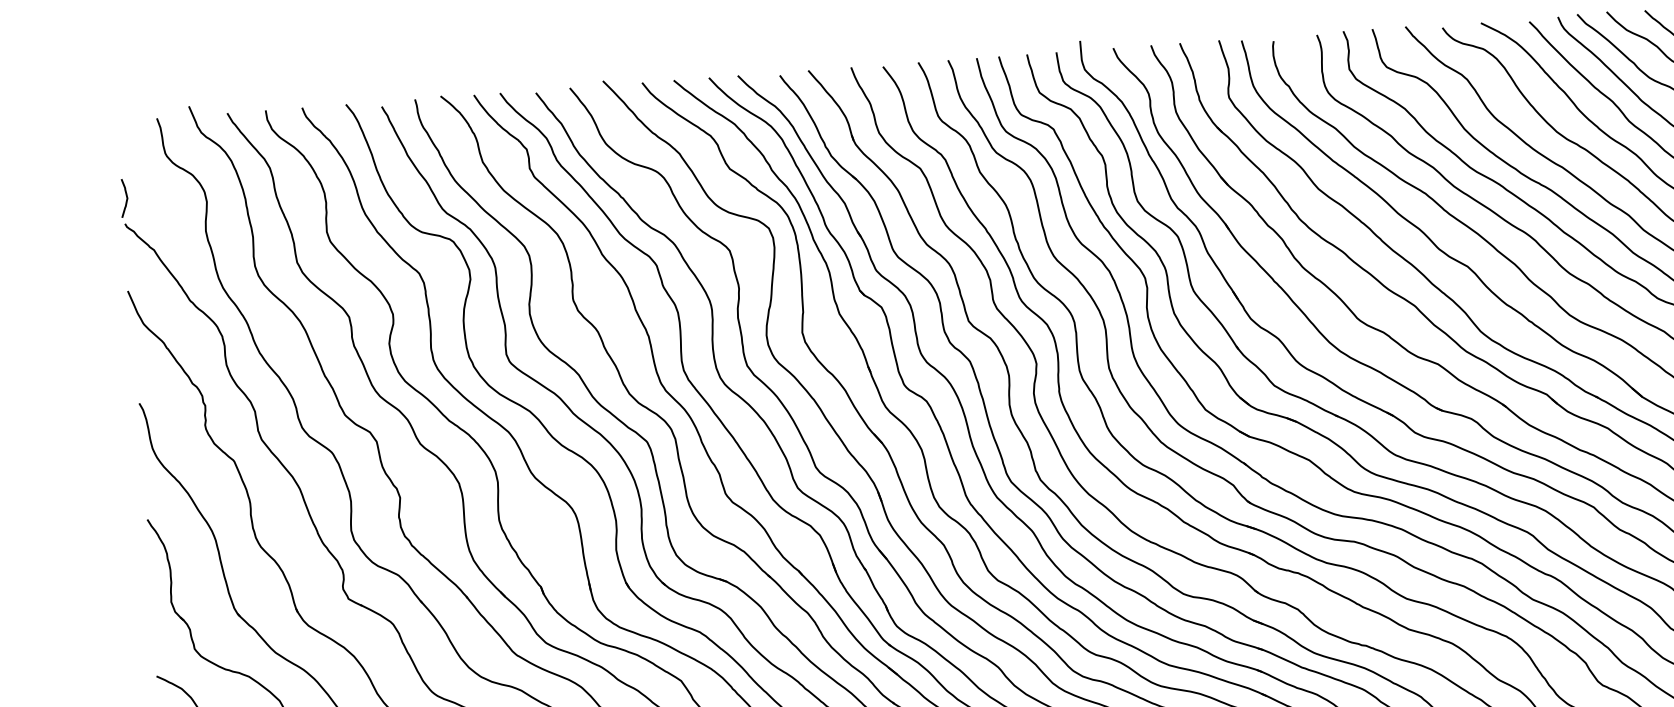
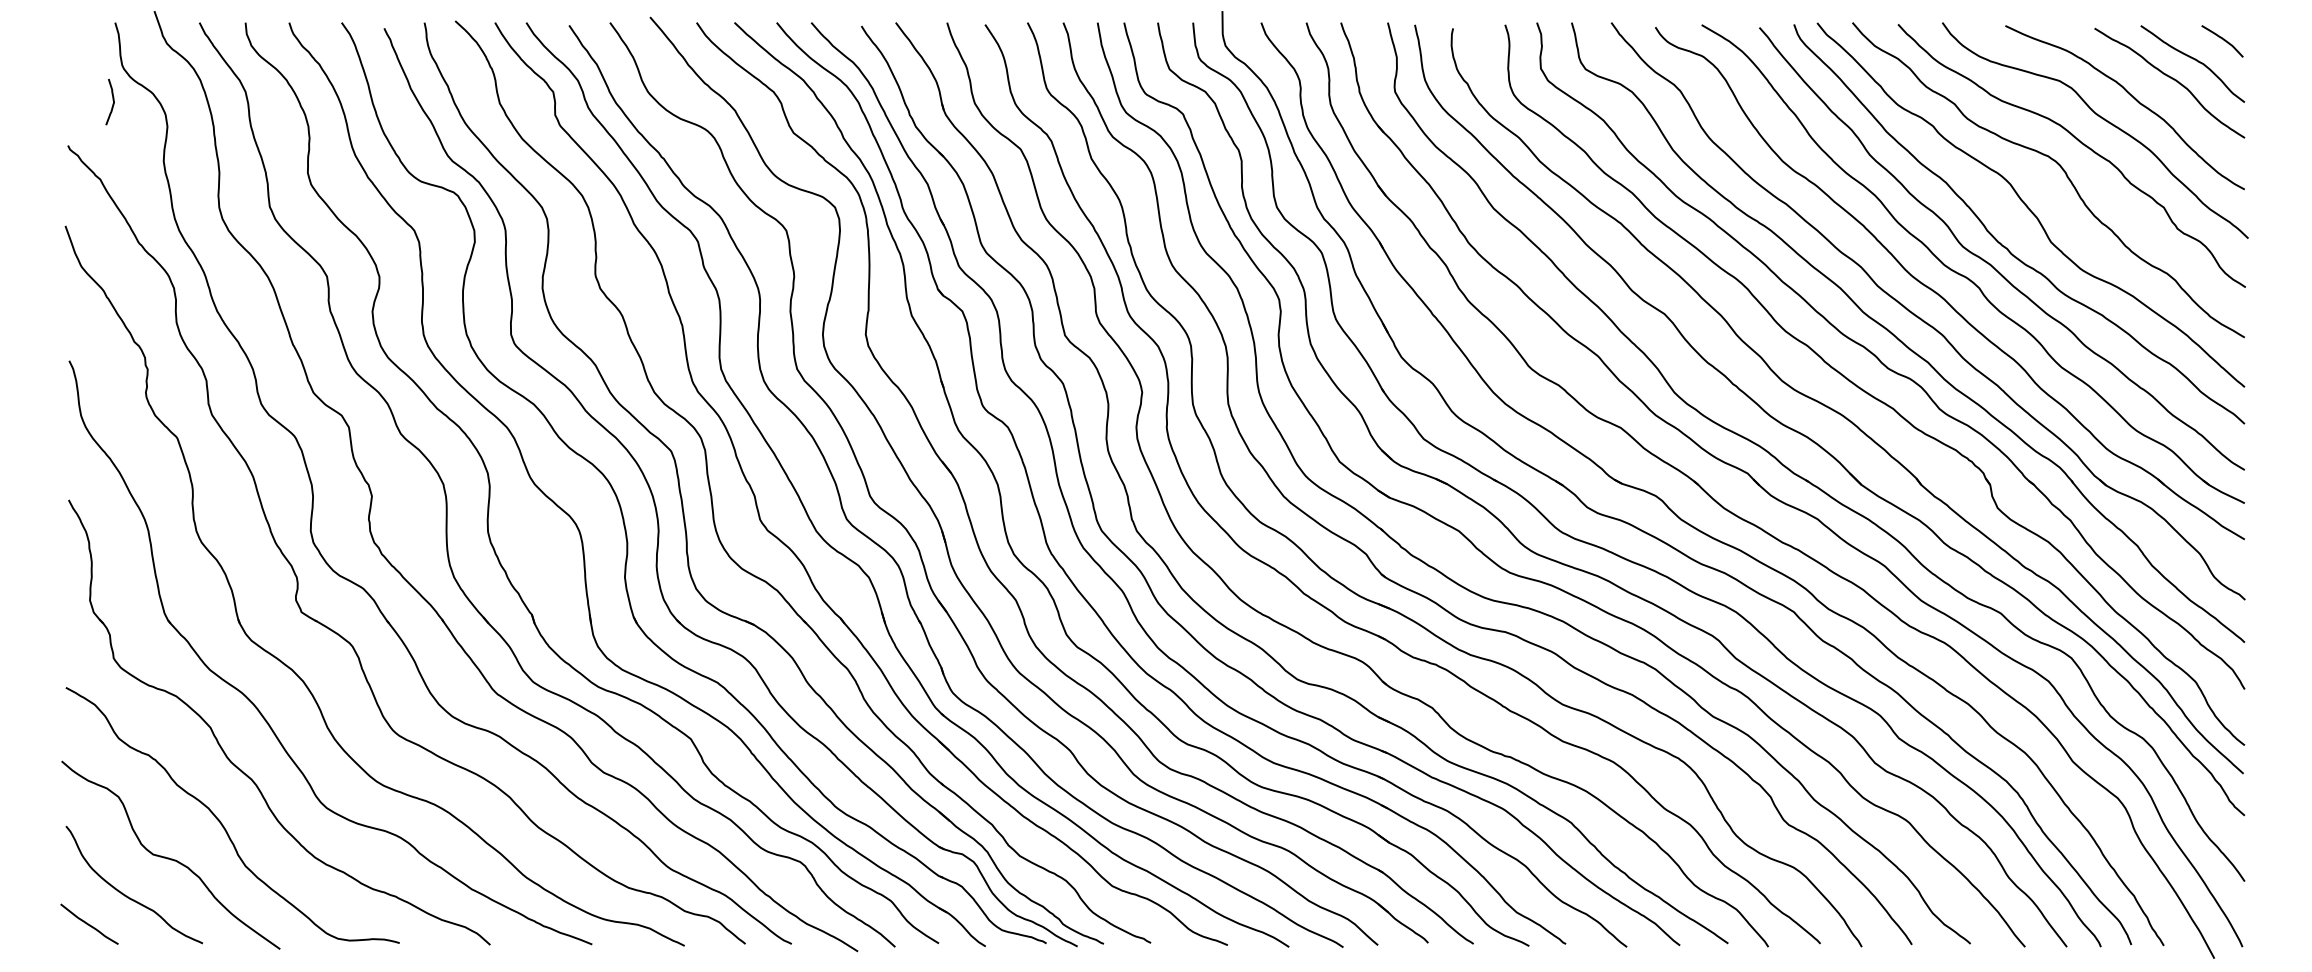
curve: (126, 196) -> (112, 100), moved

